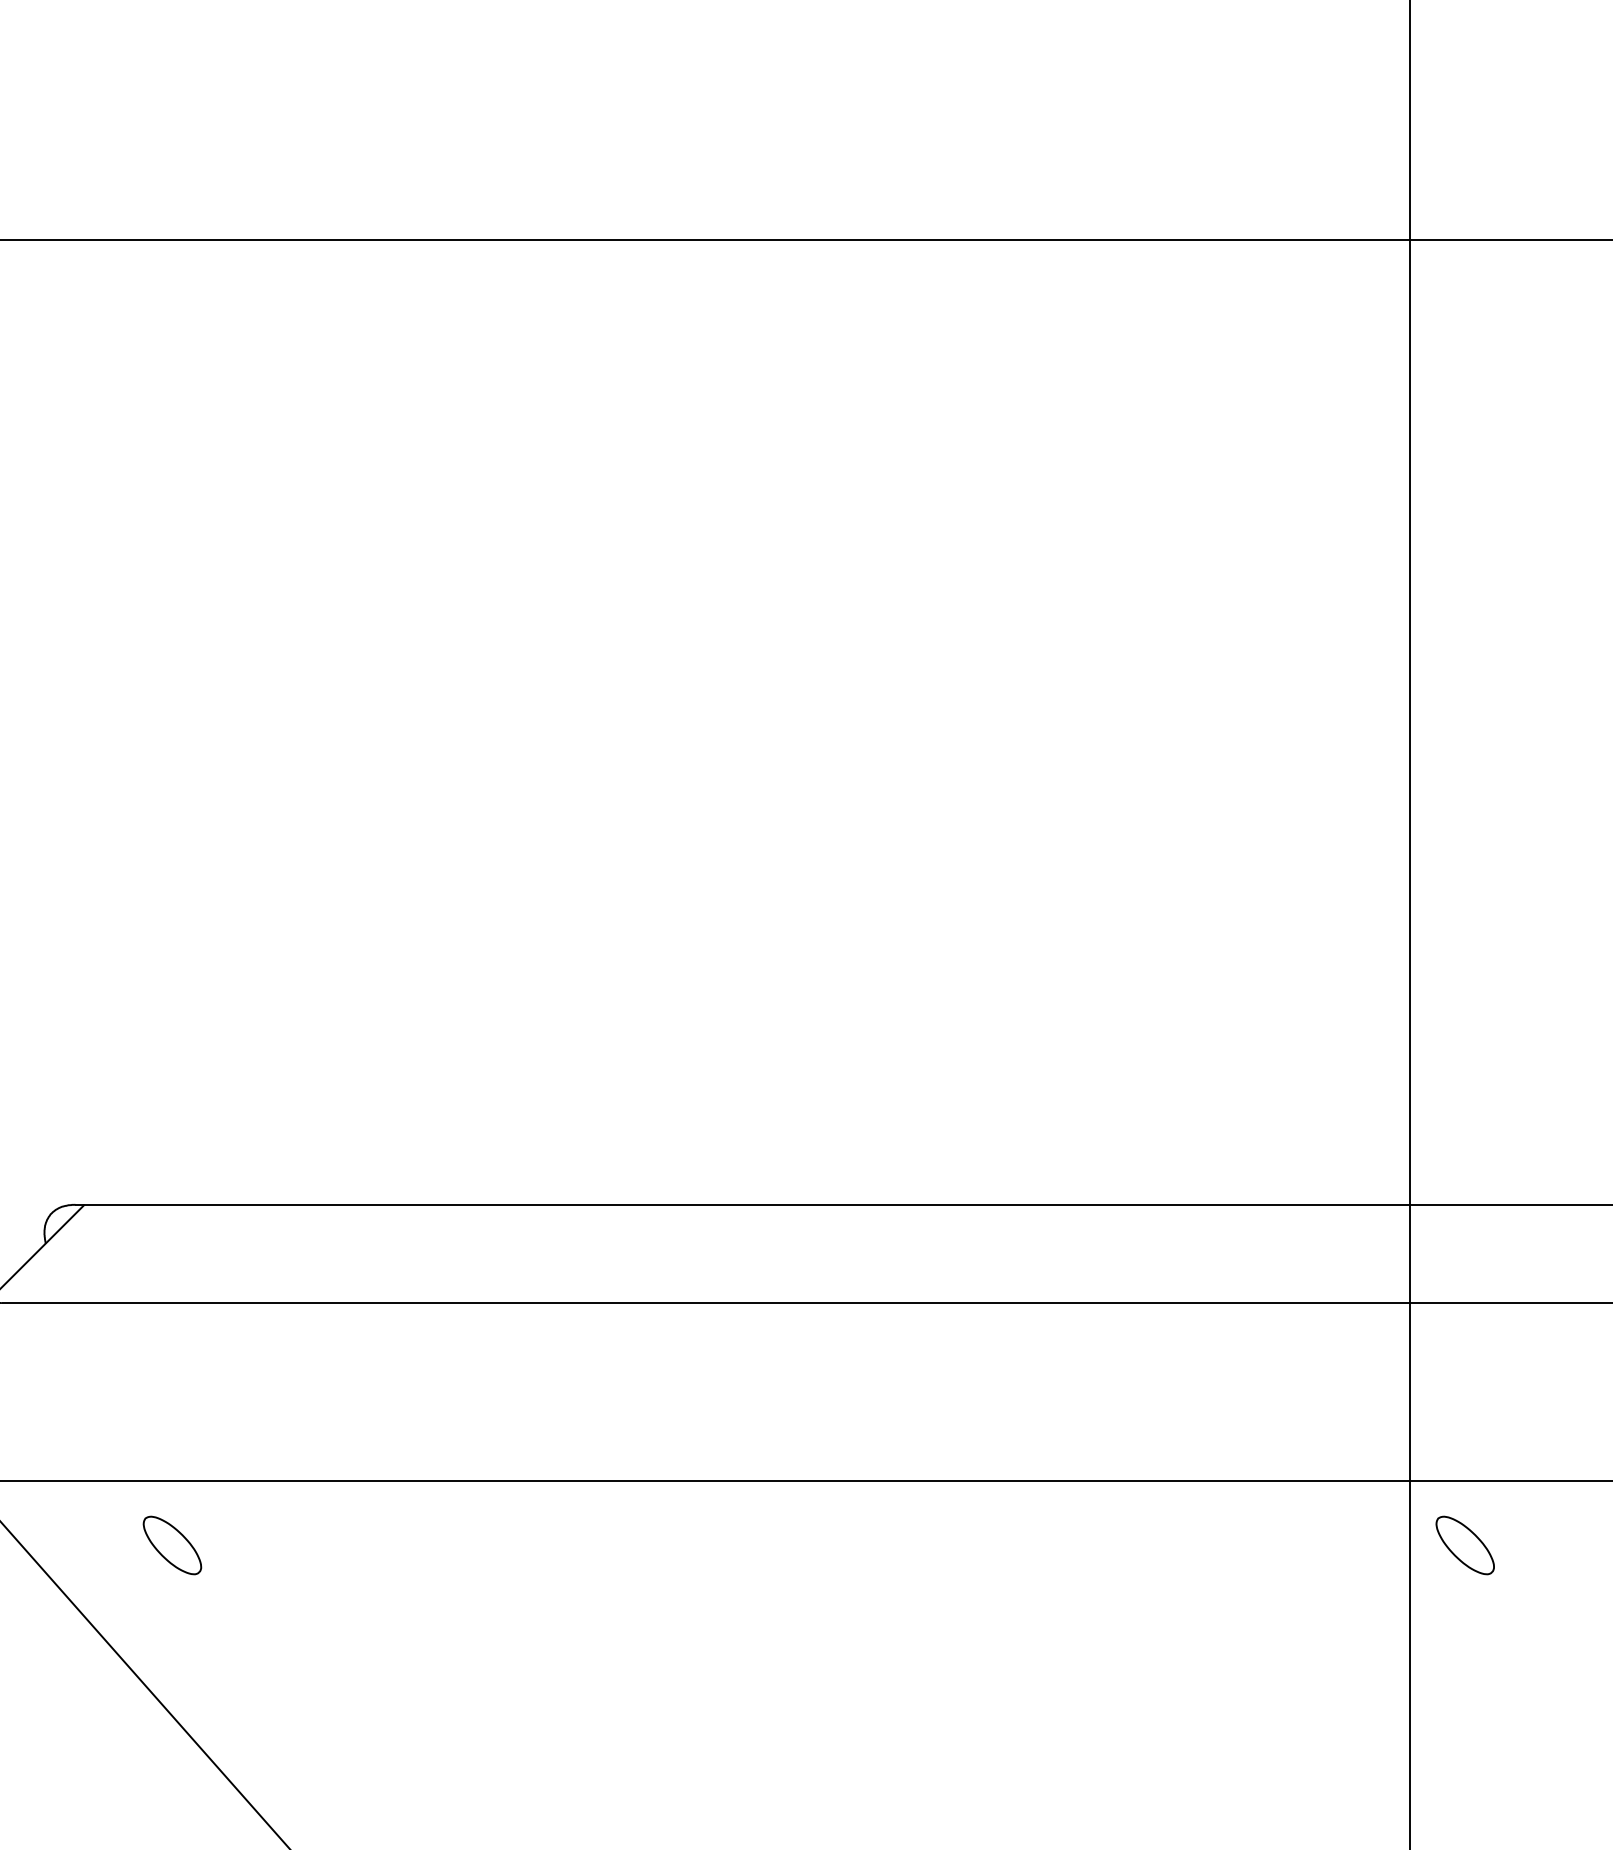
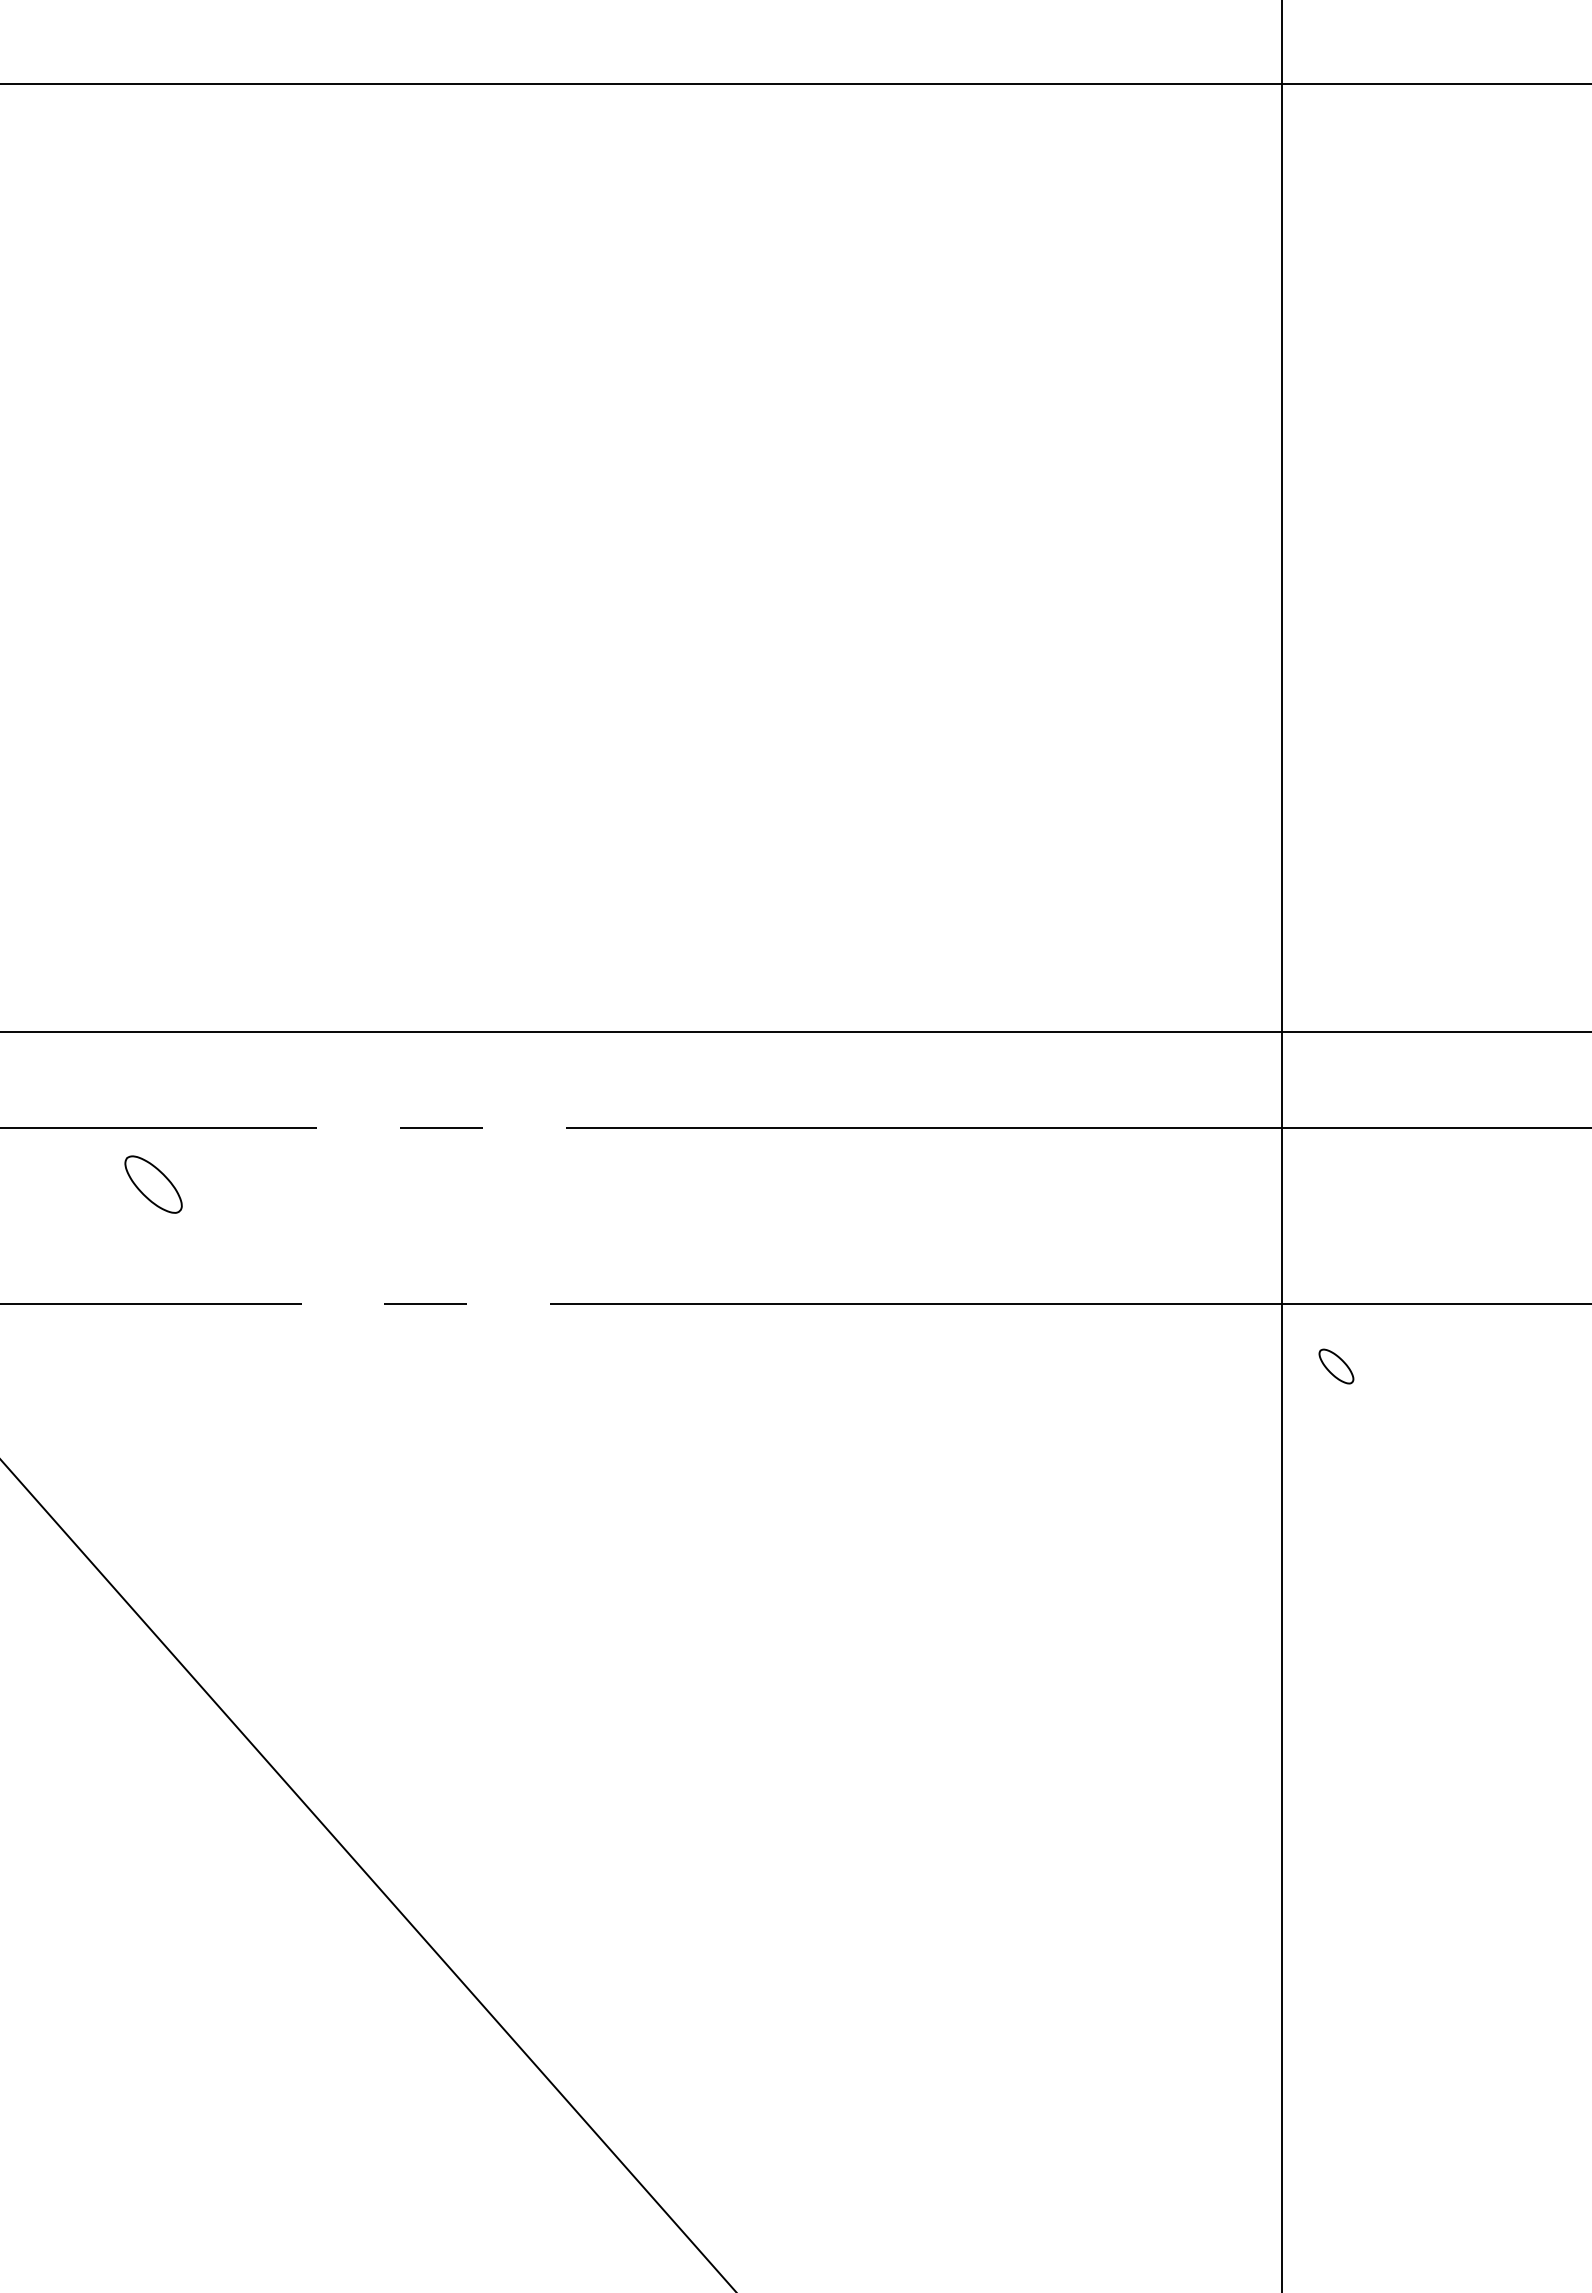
line: (552, 1303) -> (439, 1128), solid -> dashed
line: (539, 1481) -> (427, 1303), solid -> dashed
part: (172, 1545) -> (153, 1184), moved
part: (1465, 1545) -> (1336, 1366), size x0.6

